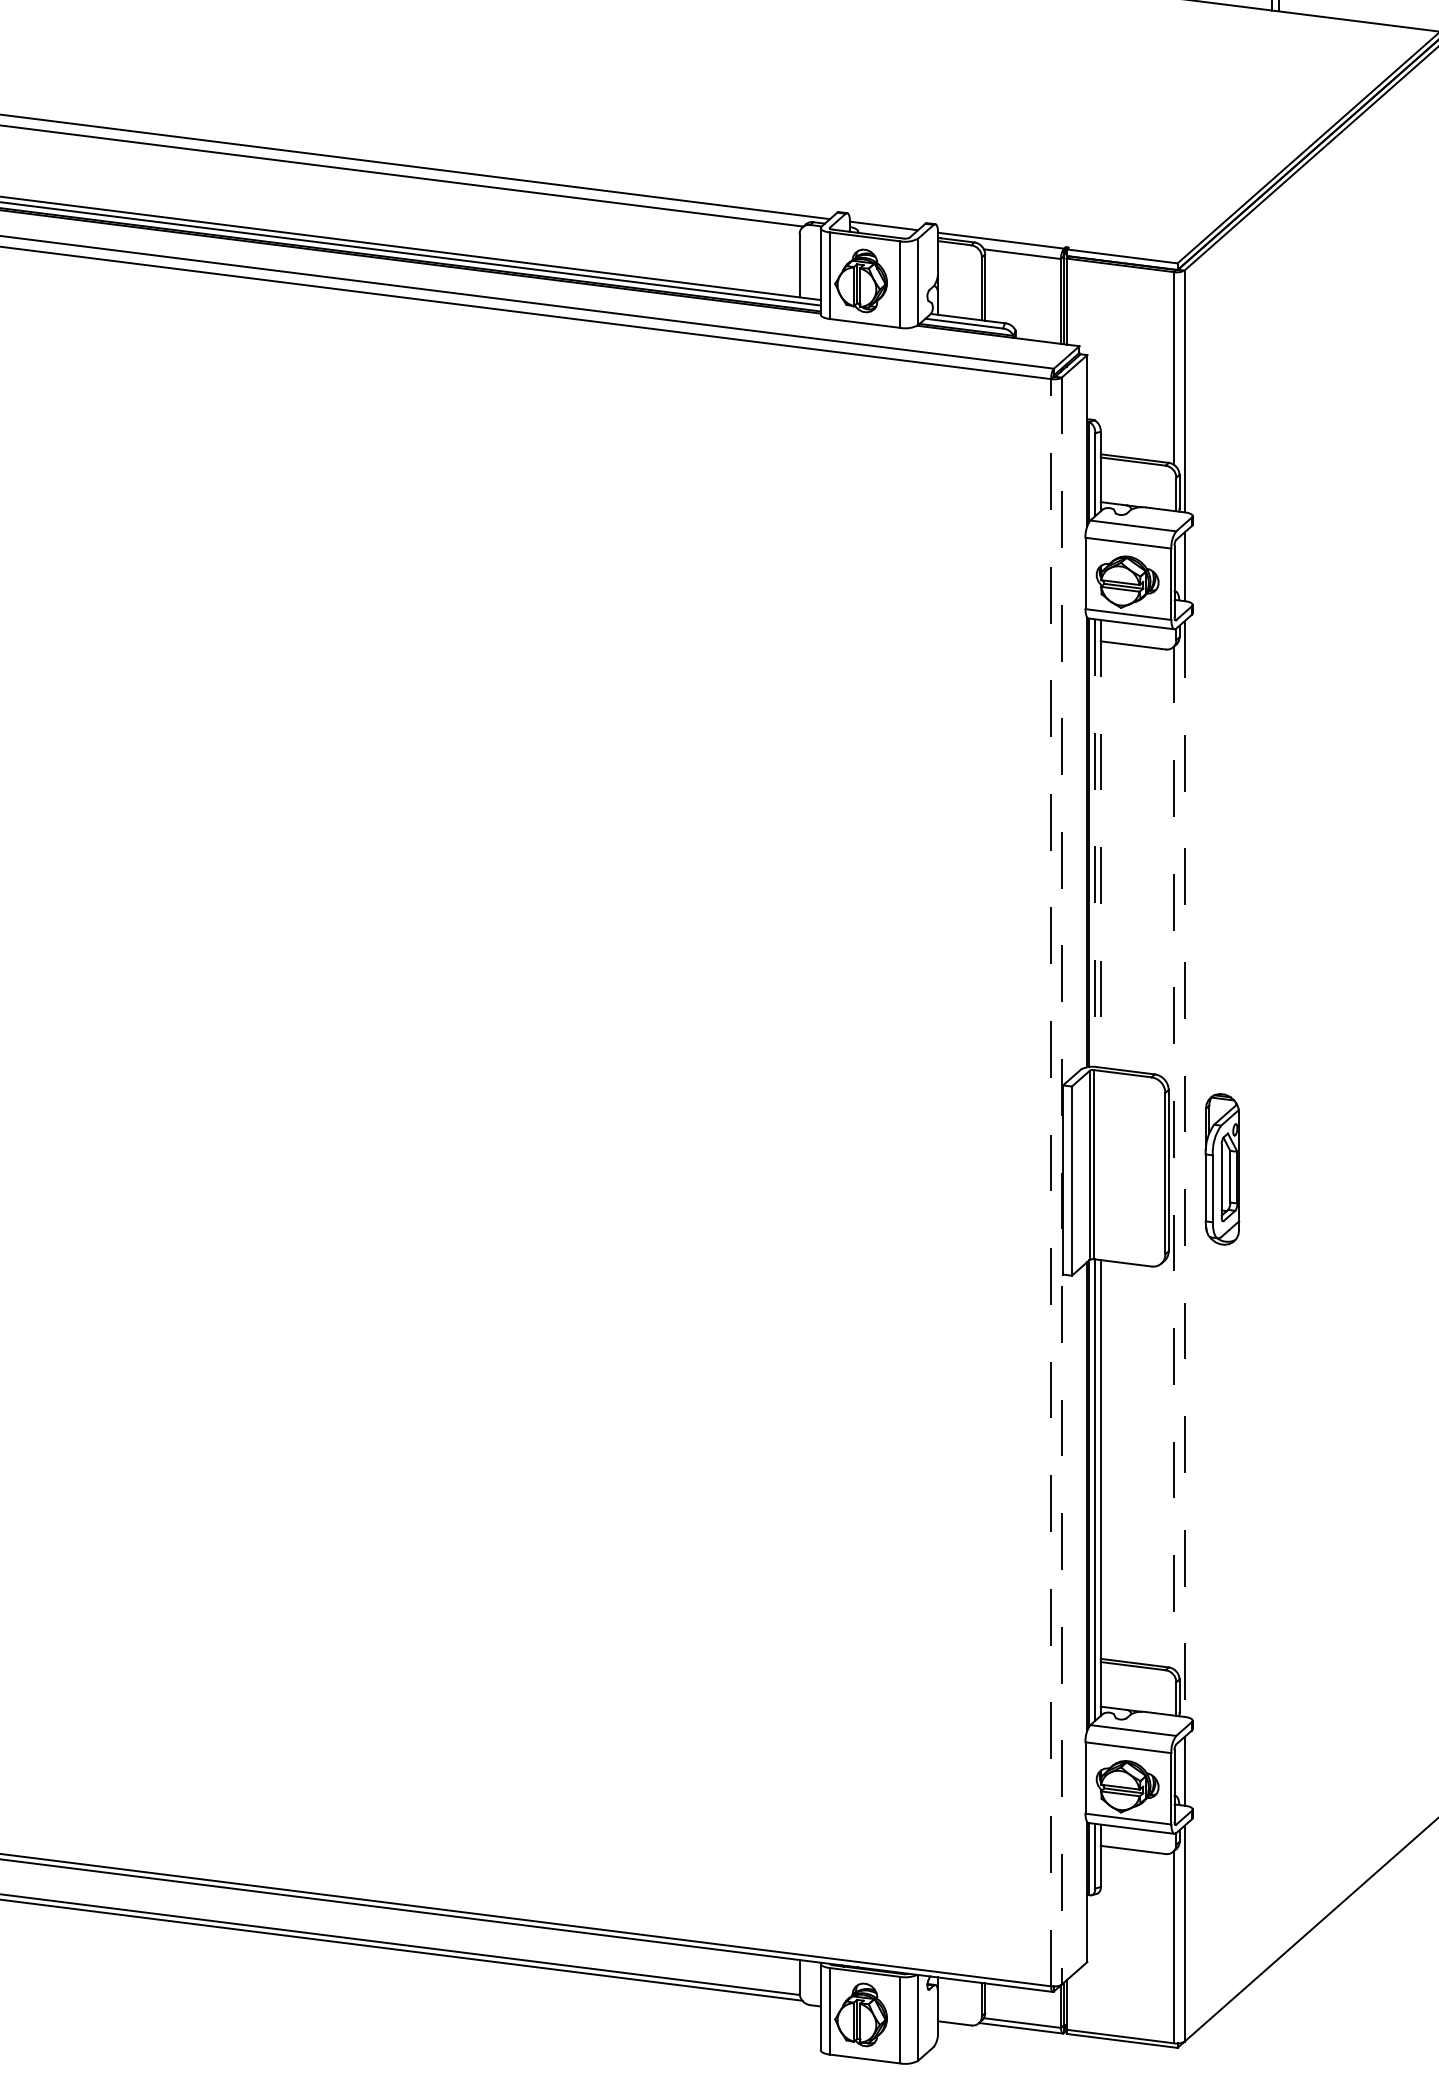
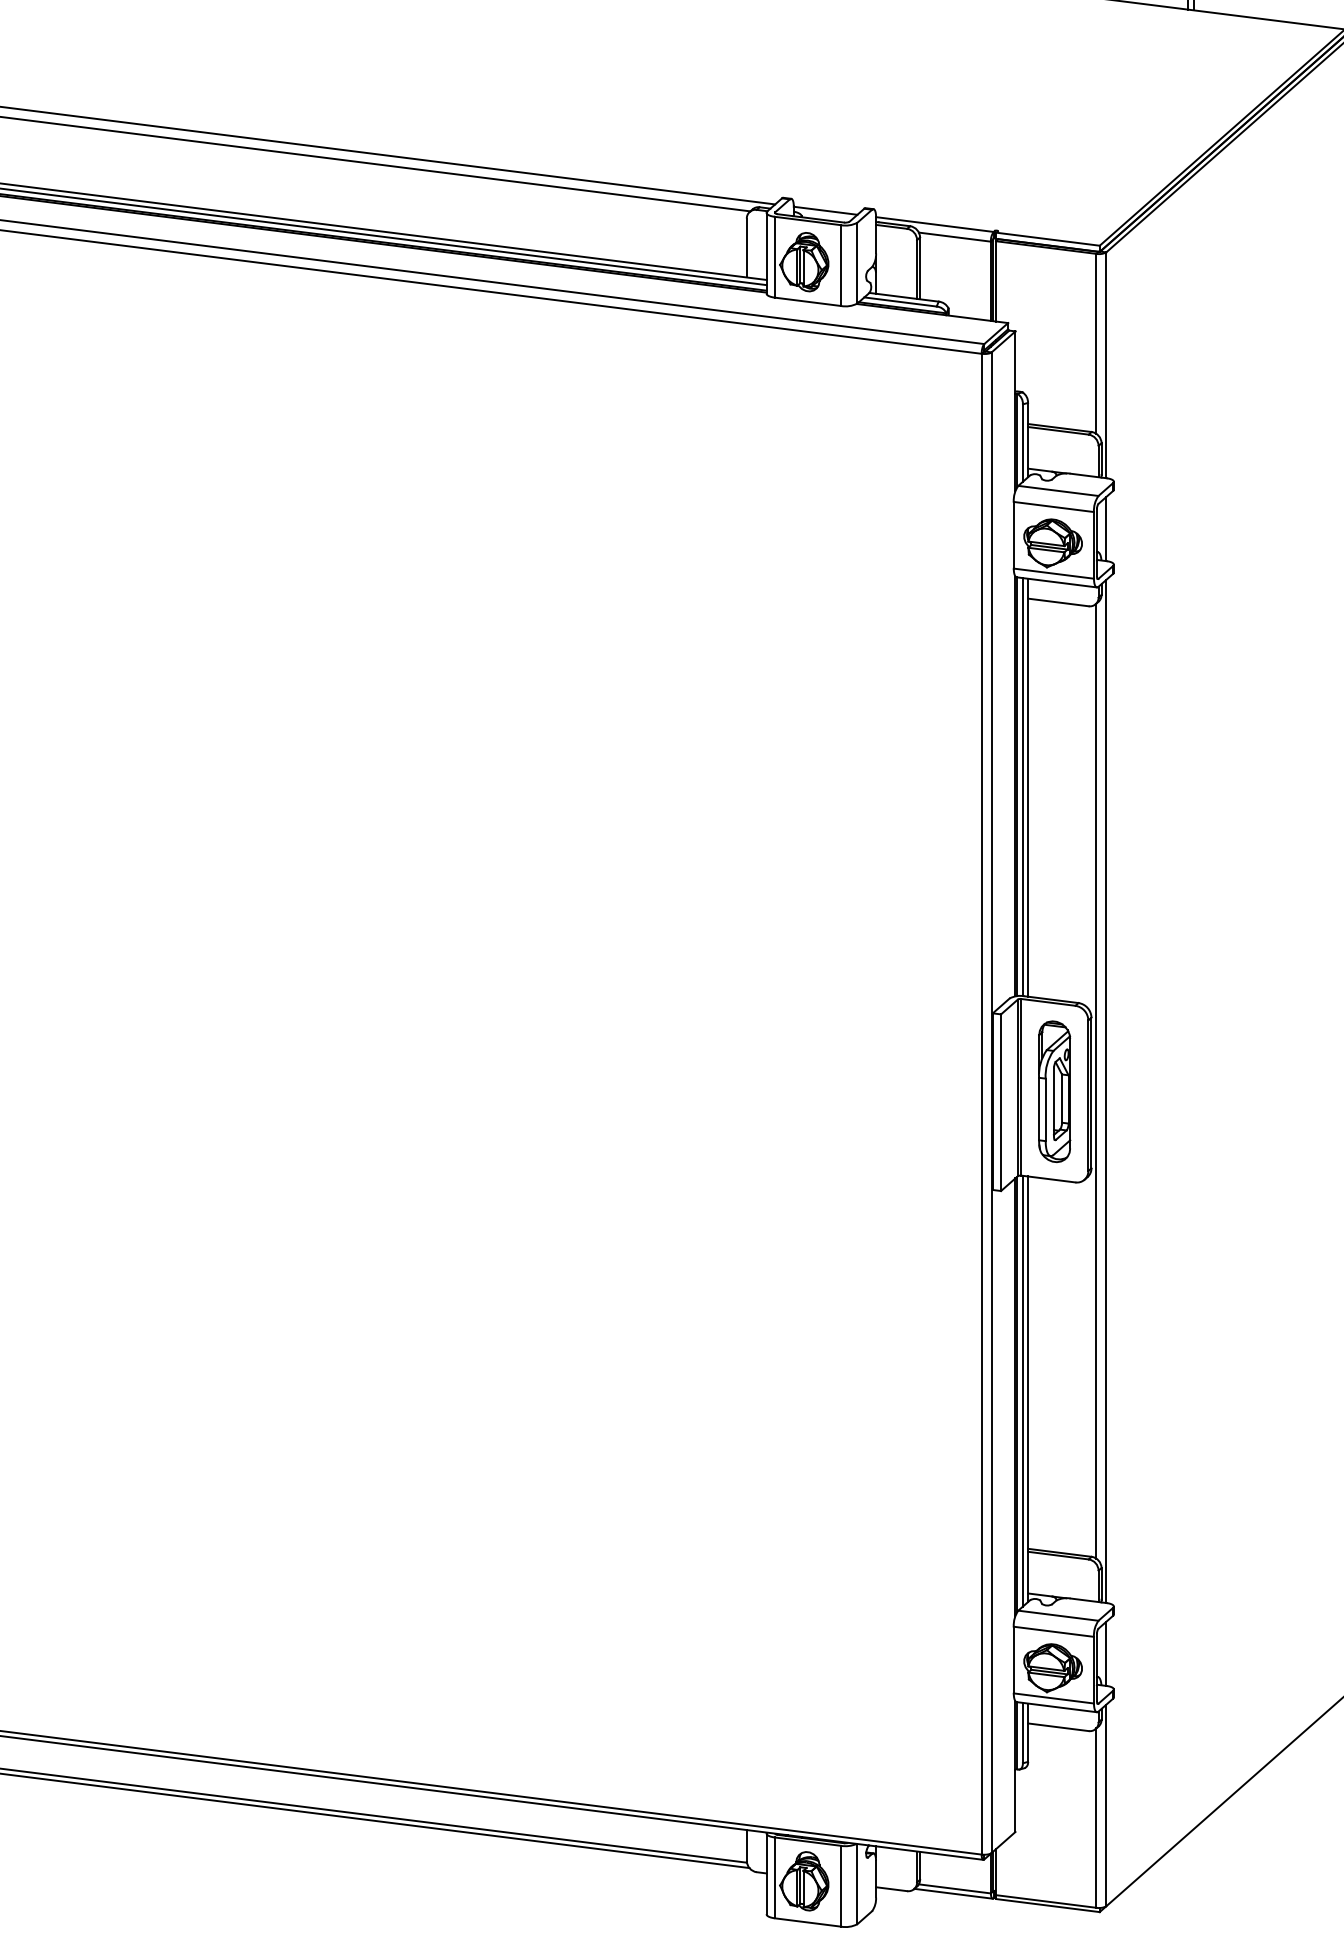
line: (1094, 843) -> (1022, 787), dashed -> solid
line: (1101, 843) -> (1028, 787), dashed -> solid
line: (1174, 1158) -> (1096, 1081), dashed -> solid
line: (1184, 1169) -> (1106, 1091), dashed -> solid
part: (1222, 1169) -> (1054, 1091), moved
line: (1050, 1181) -> (981, 1103), dashed -> solid
line: (1061, 1181) -> (991, 1103), dashed -> solid

